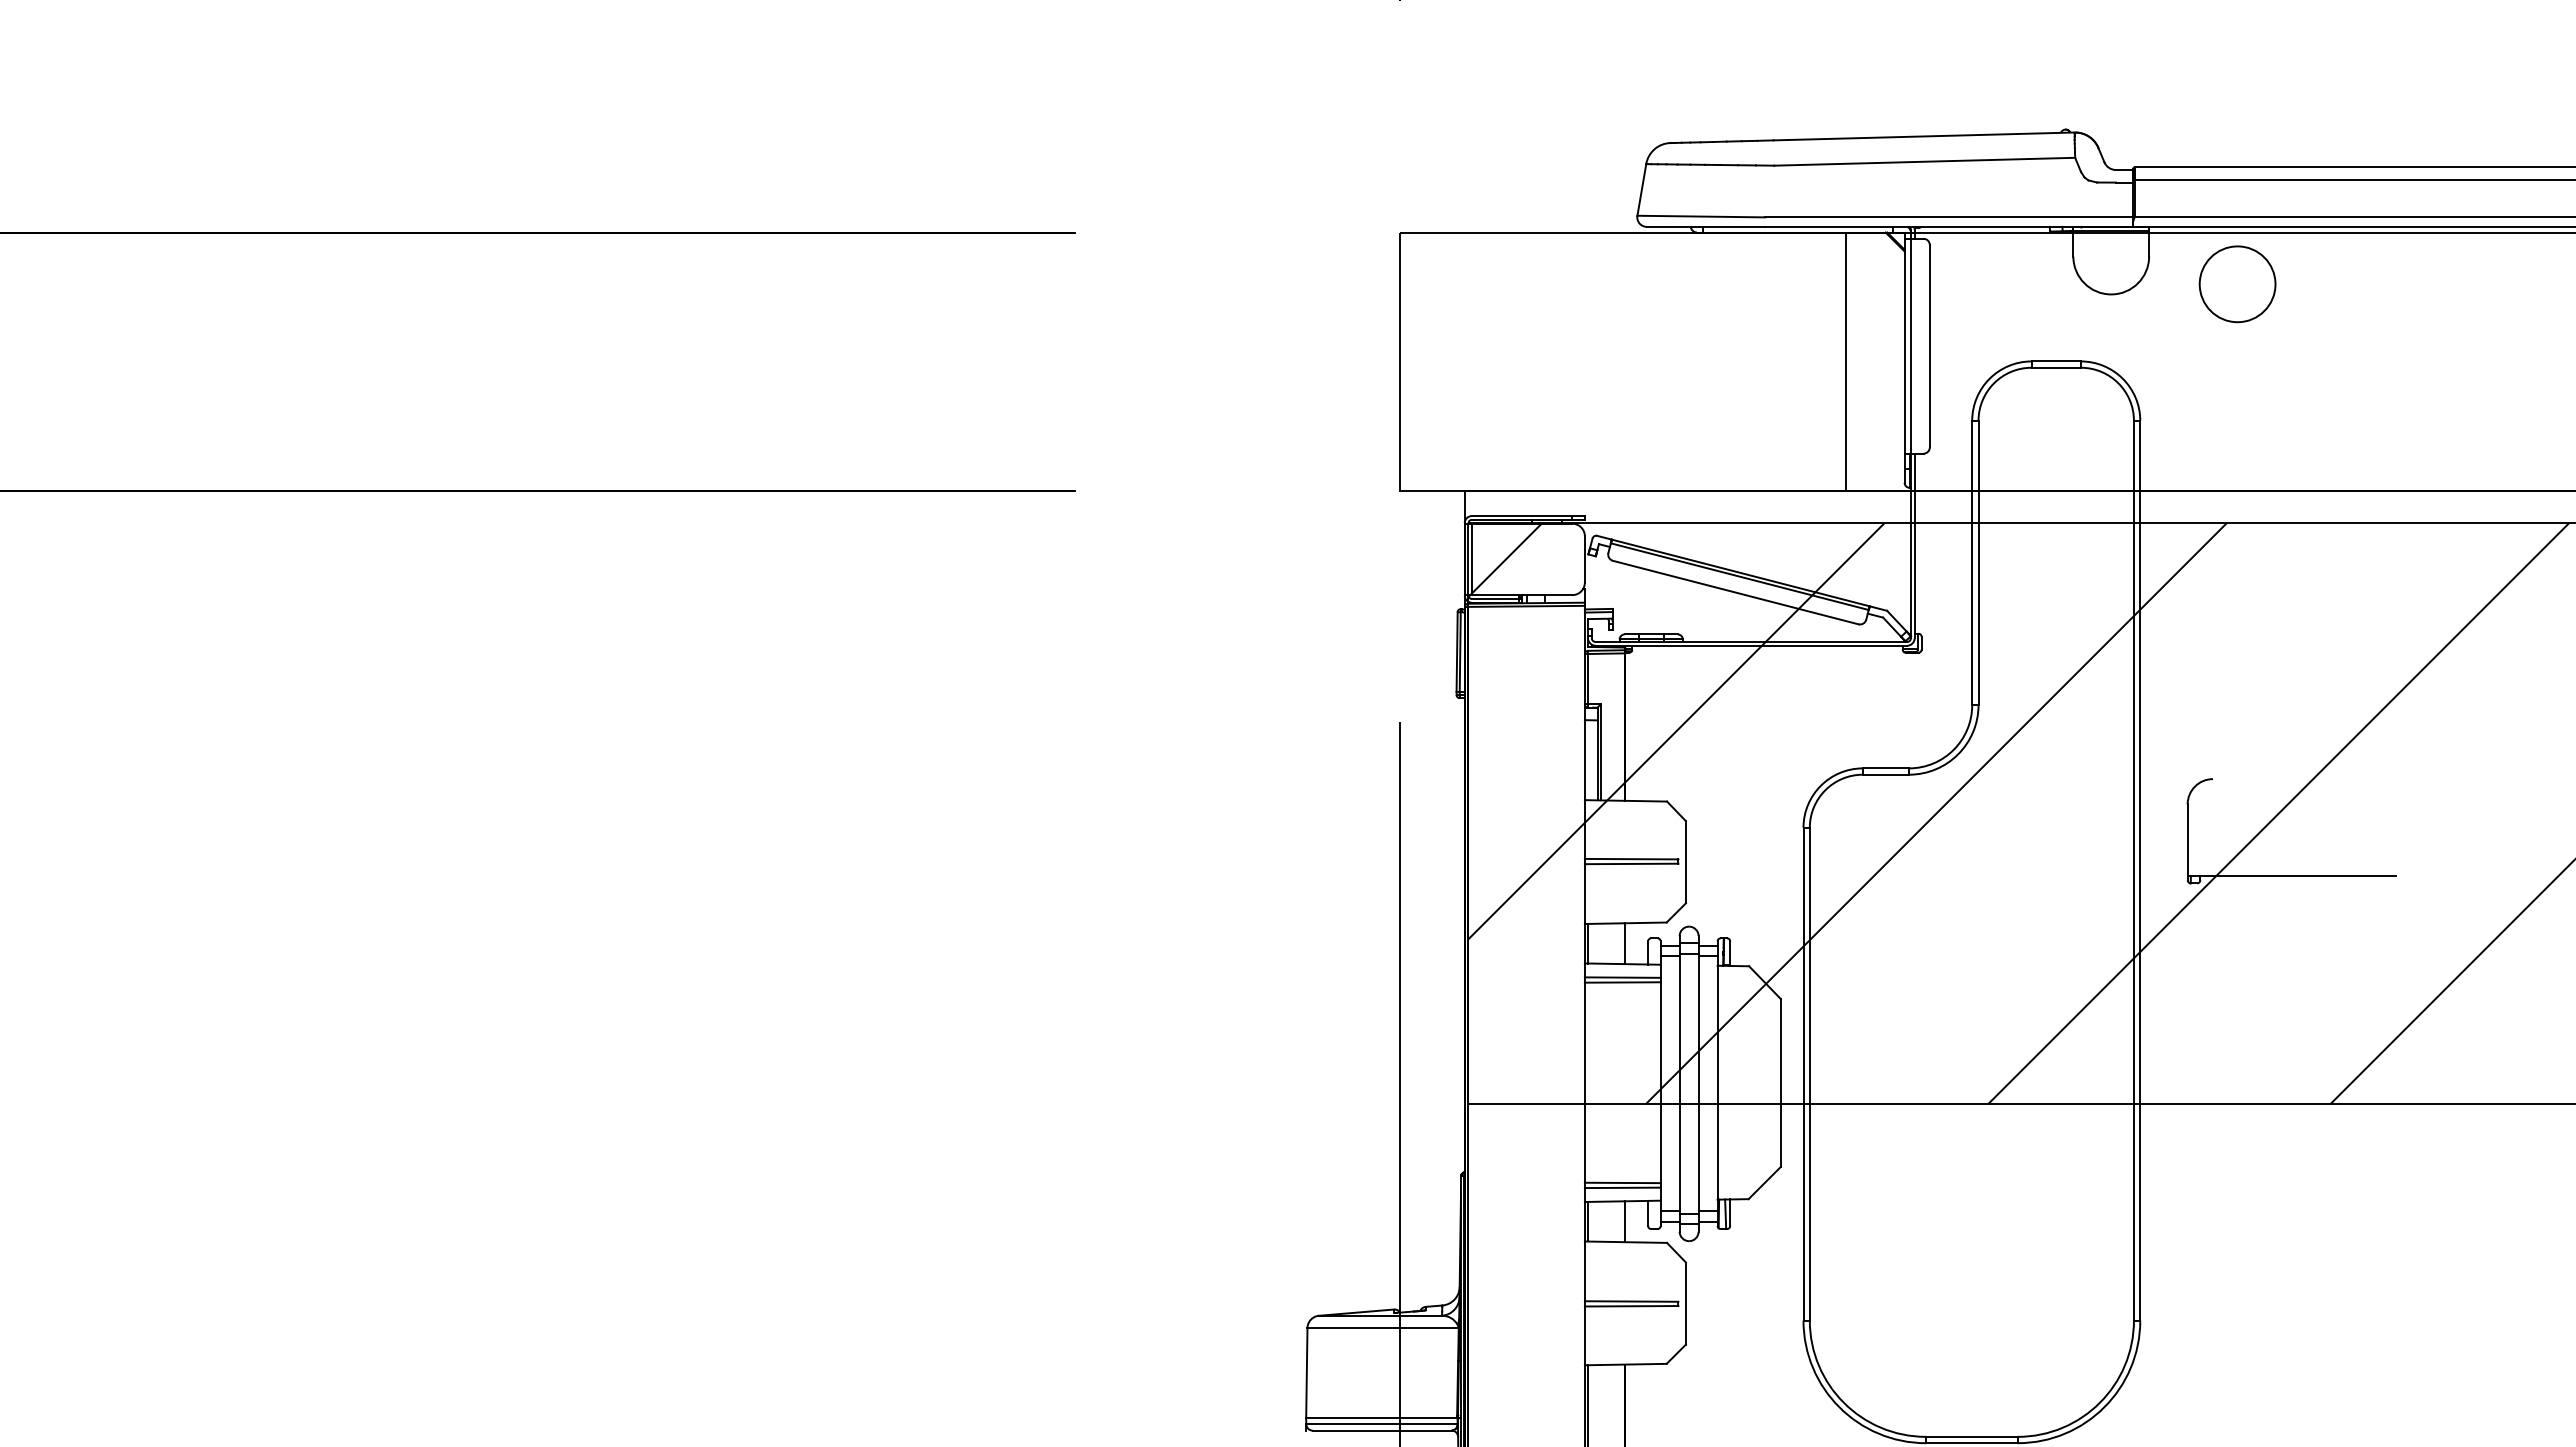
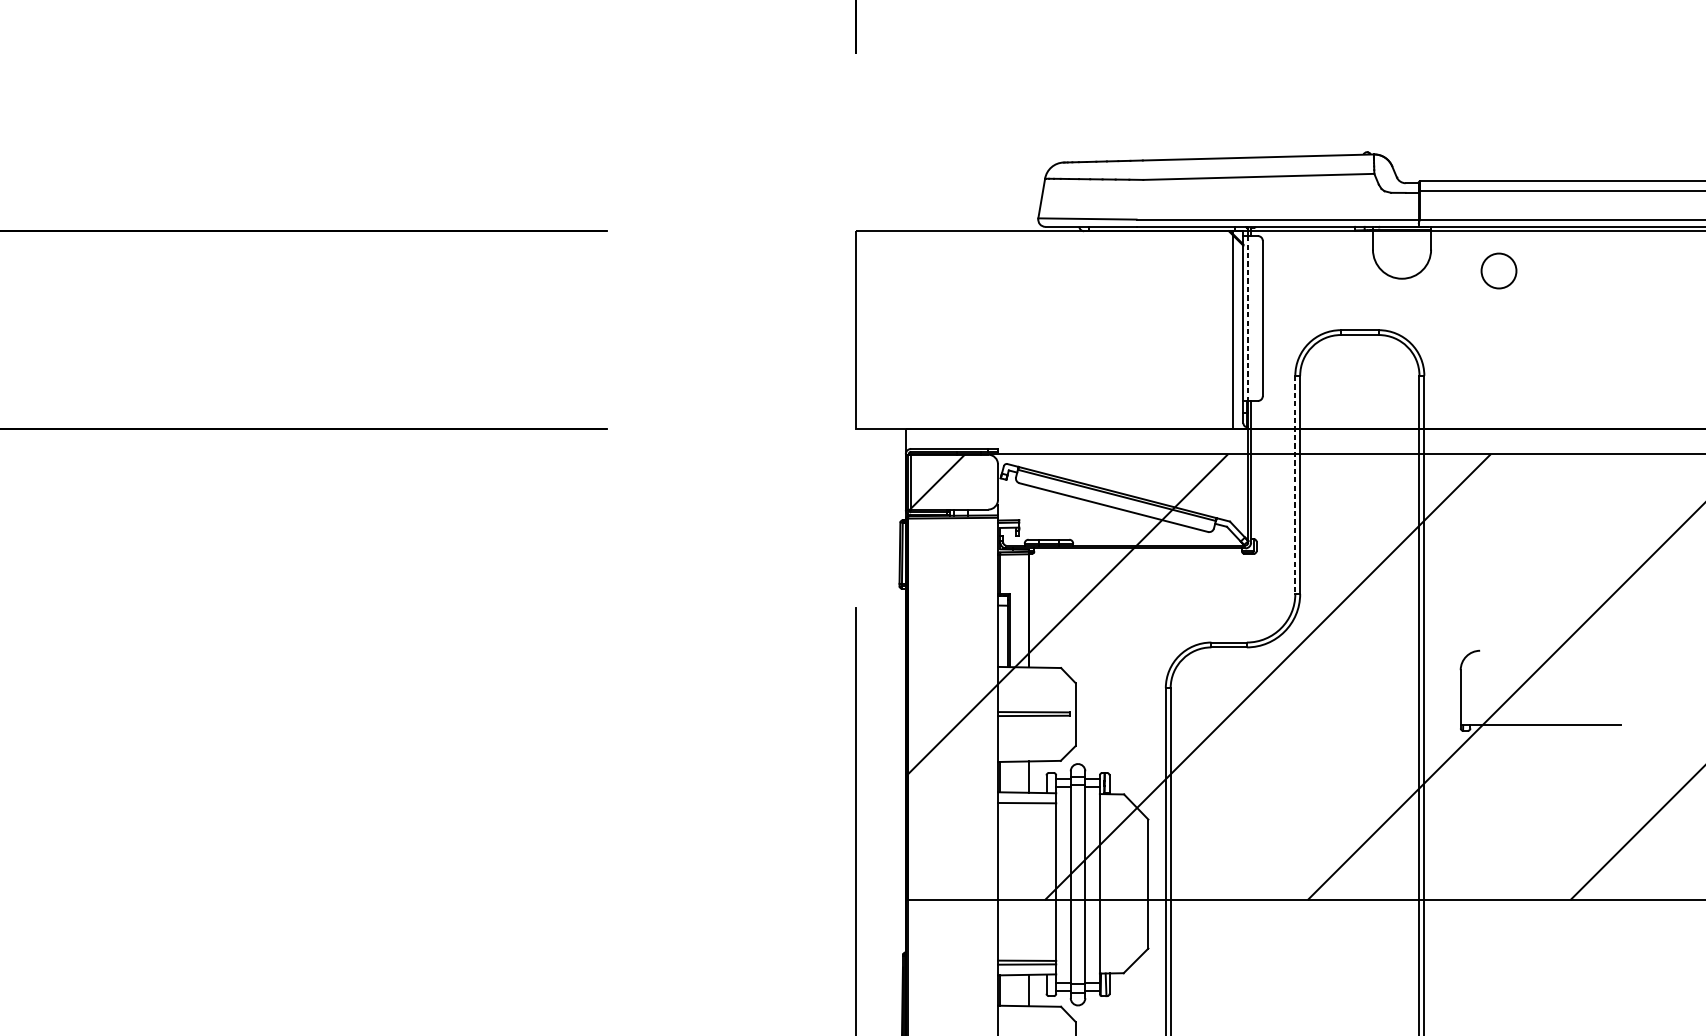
circle: (2237, 284) -> (1498, 271), size x0.6
line: (1910, 346) -> (1247, 318), solid -> dashed
line: (1845, 361) -> (1233, 330), moved
line: (1972, 563) -> (1295, 485), solid -> dashed
line: (1622, 982) -> (1026, 806), removed

